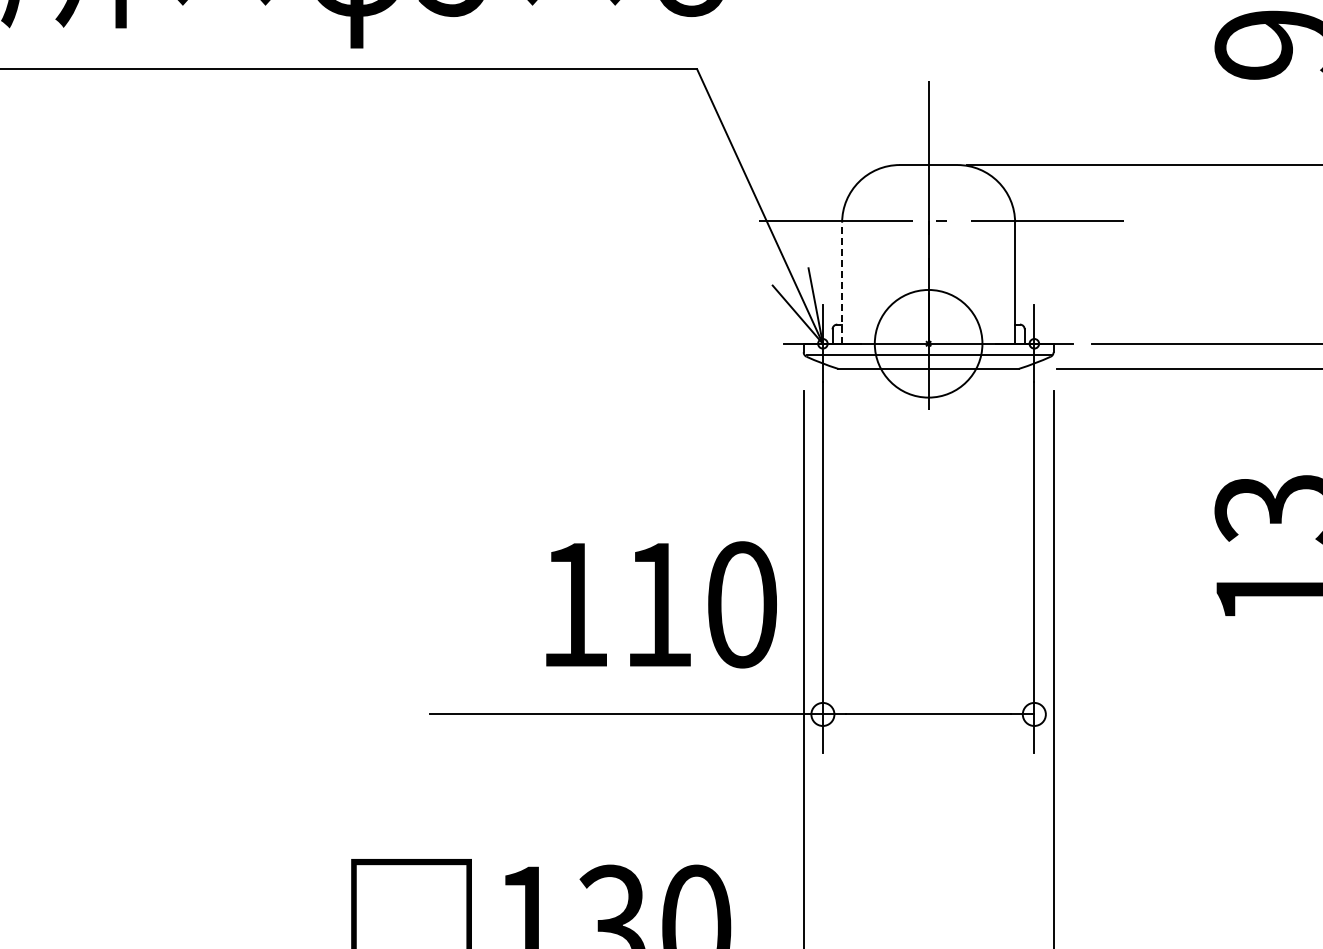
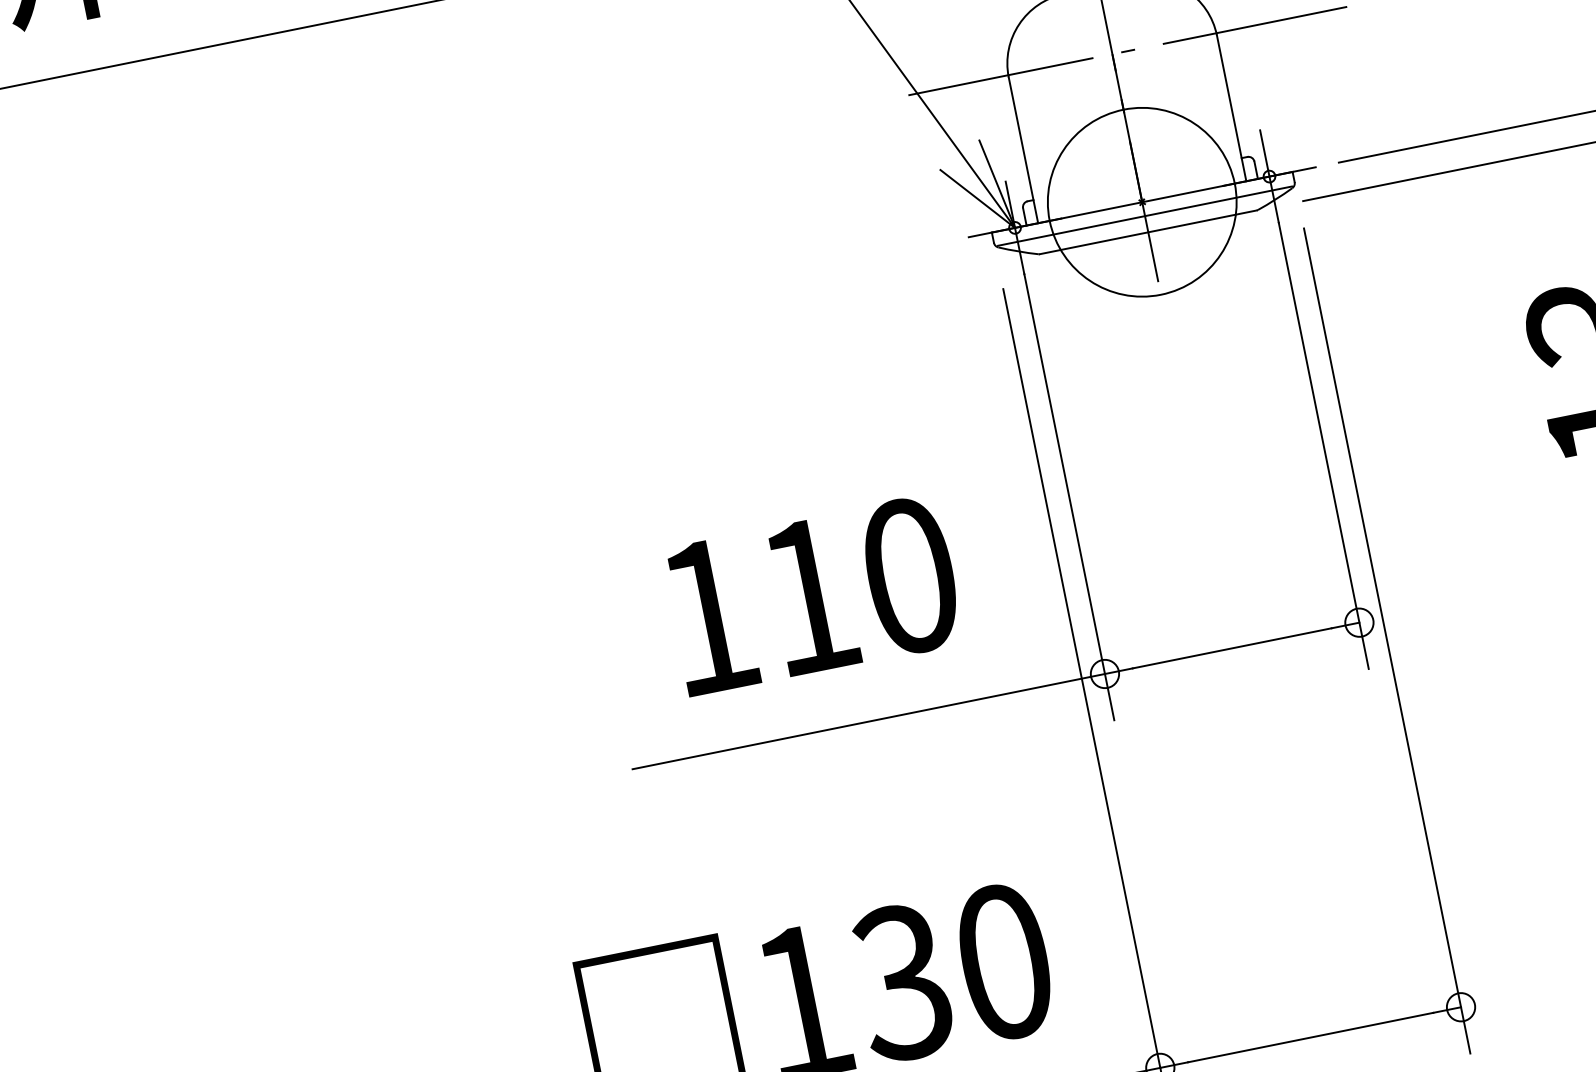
line: (842, 283) -> (1023, 150), dashed -> solid
circle: (928, 343) -> (1142, 201), size x1.43
text: (661, 604) -> (813, 595), moved

